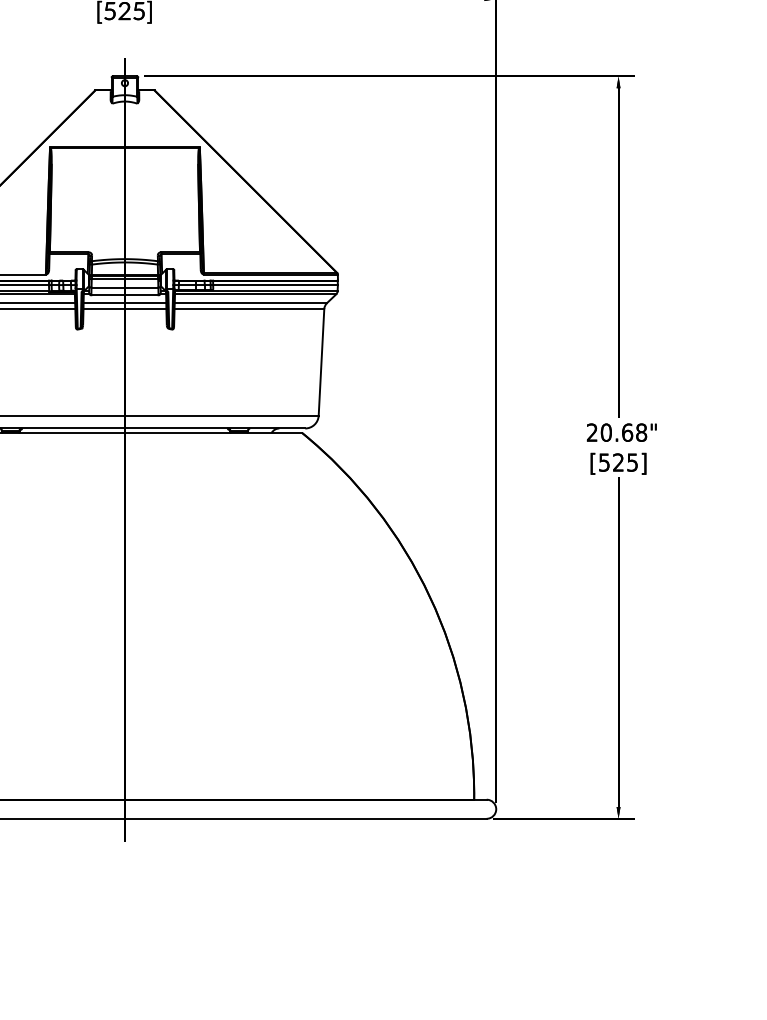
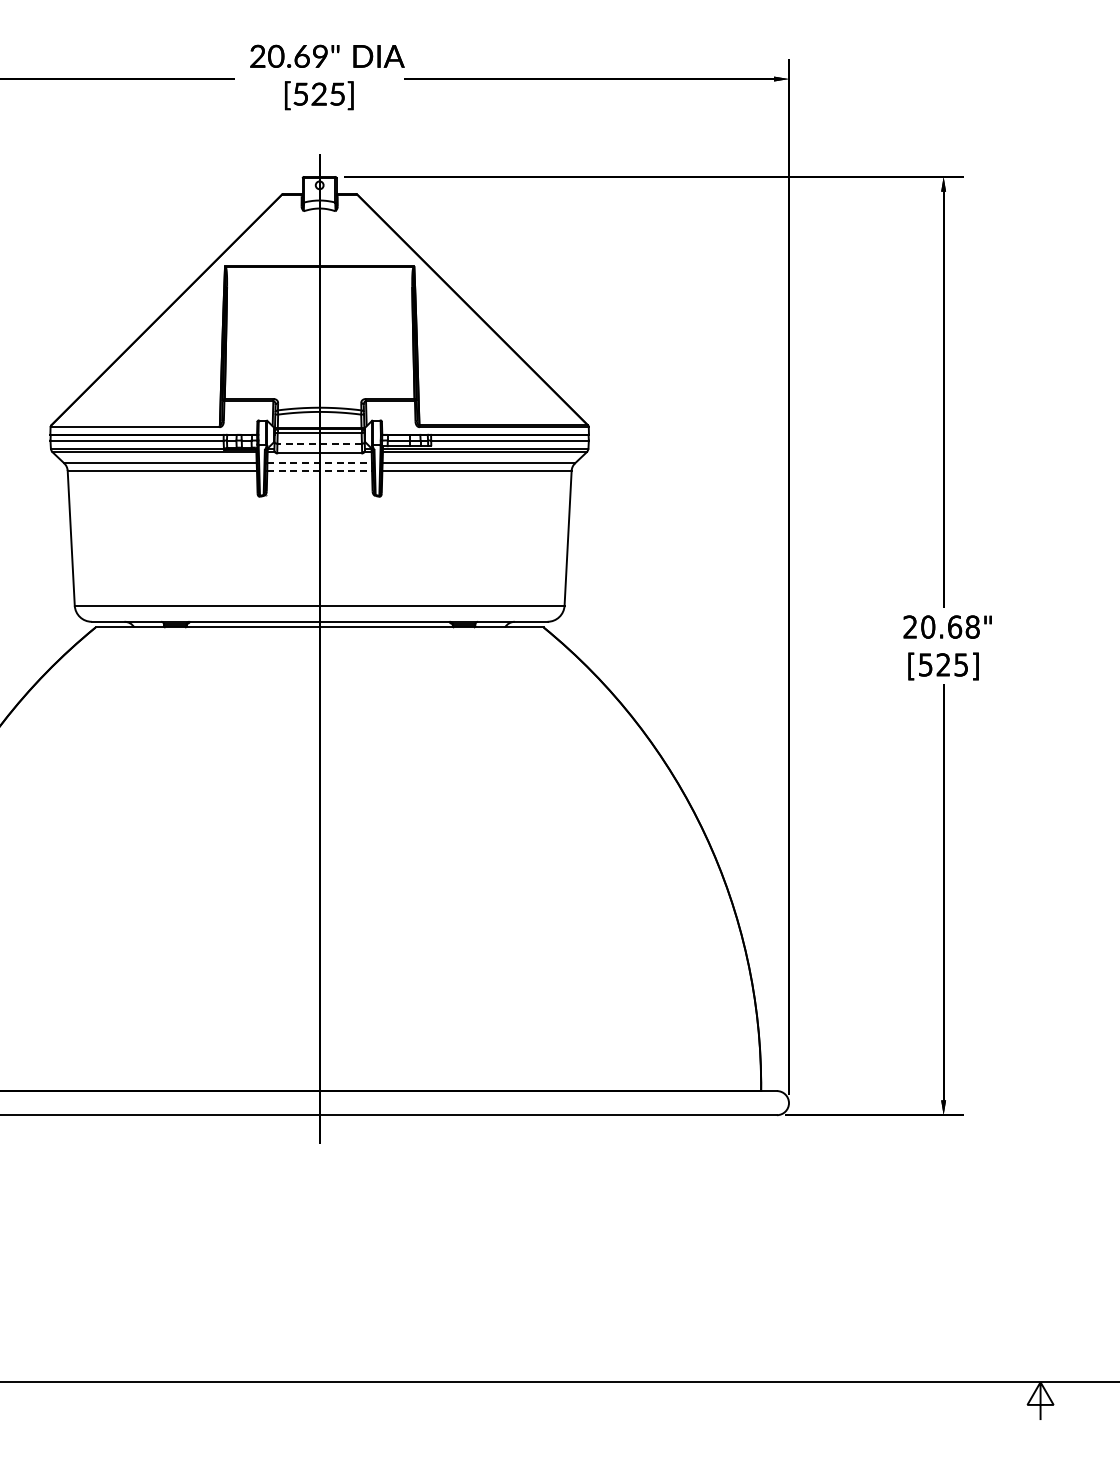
line: (124, 287) -> (319, 443), solid -> dashed
line: (125, 303) -> (320, 463), solid -> dashed
line: (125, 308) -> (320, 470), solid -> dashed

